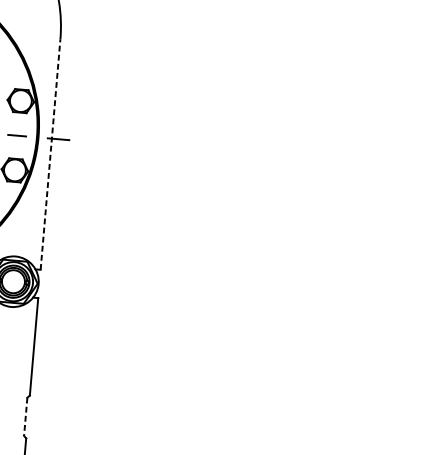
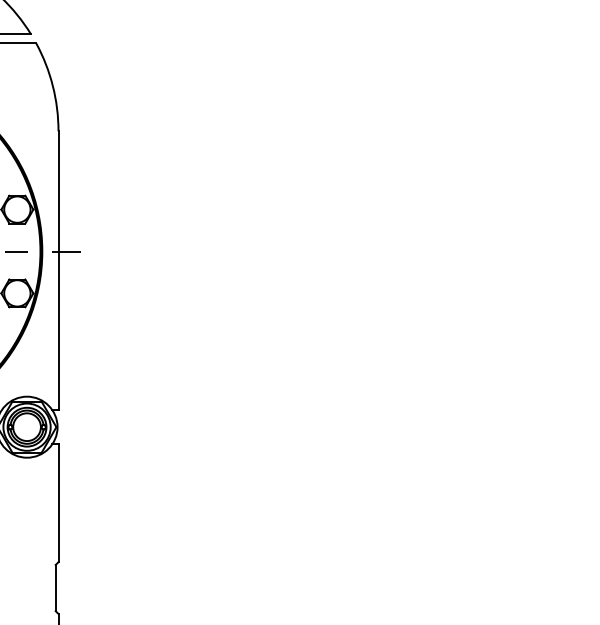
line: (50, 154) -> (58, 270), dashed -> solid
line: (25, 417) -> (55, 588), dashed -> solid

